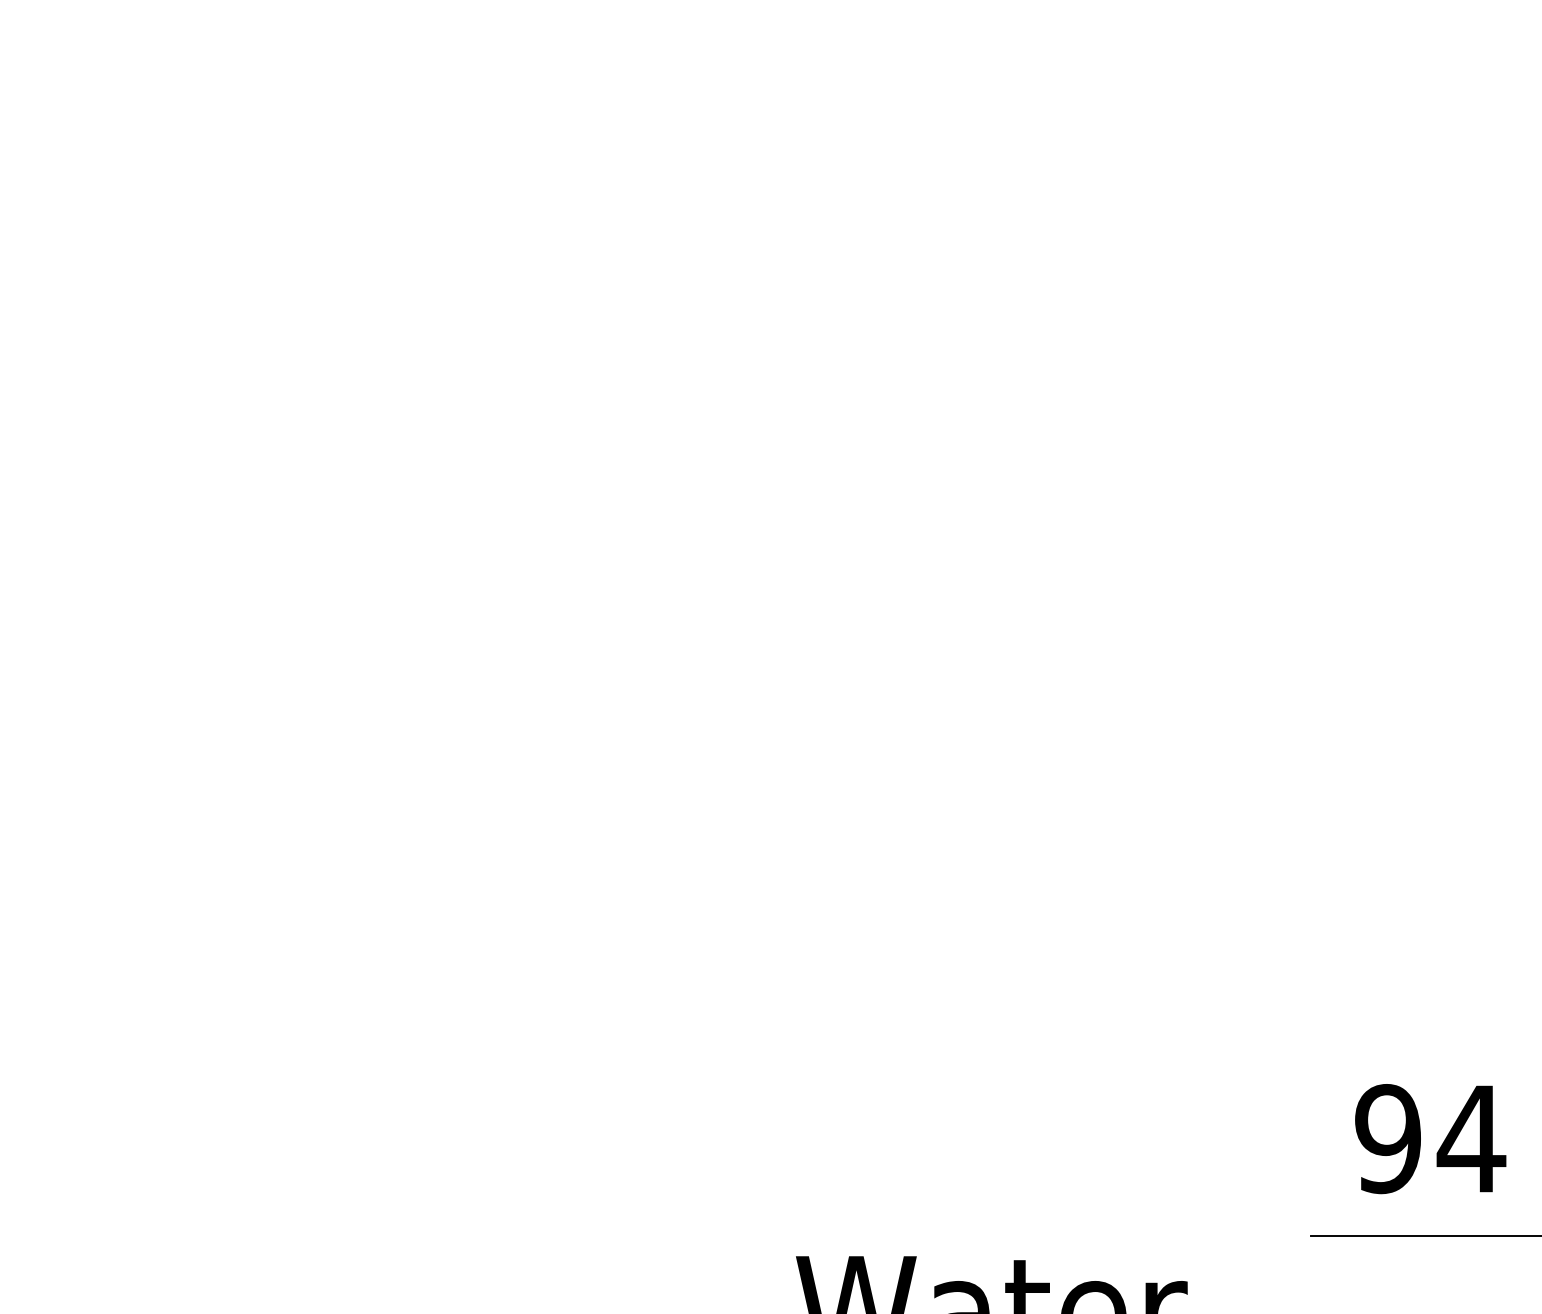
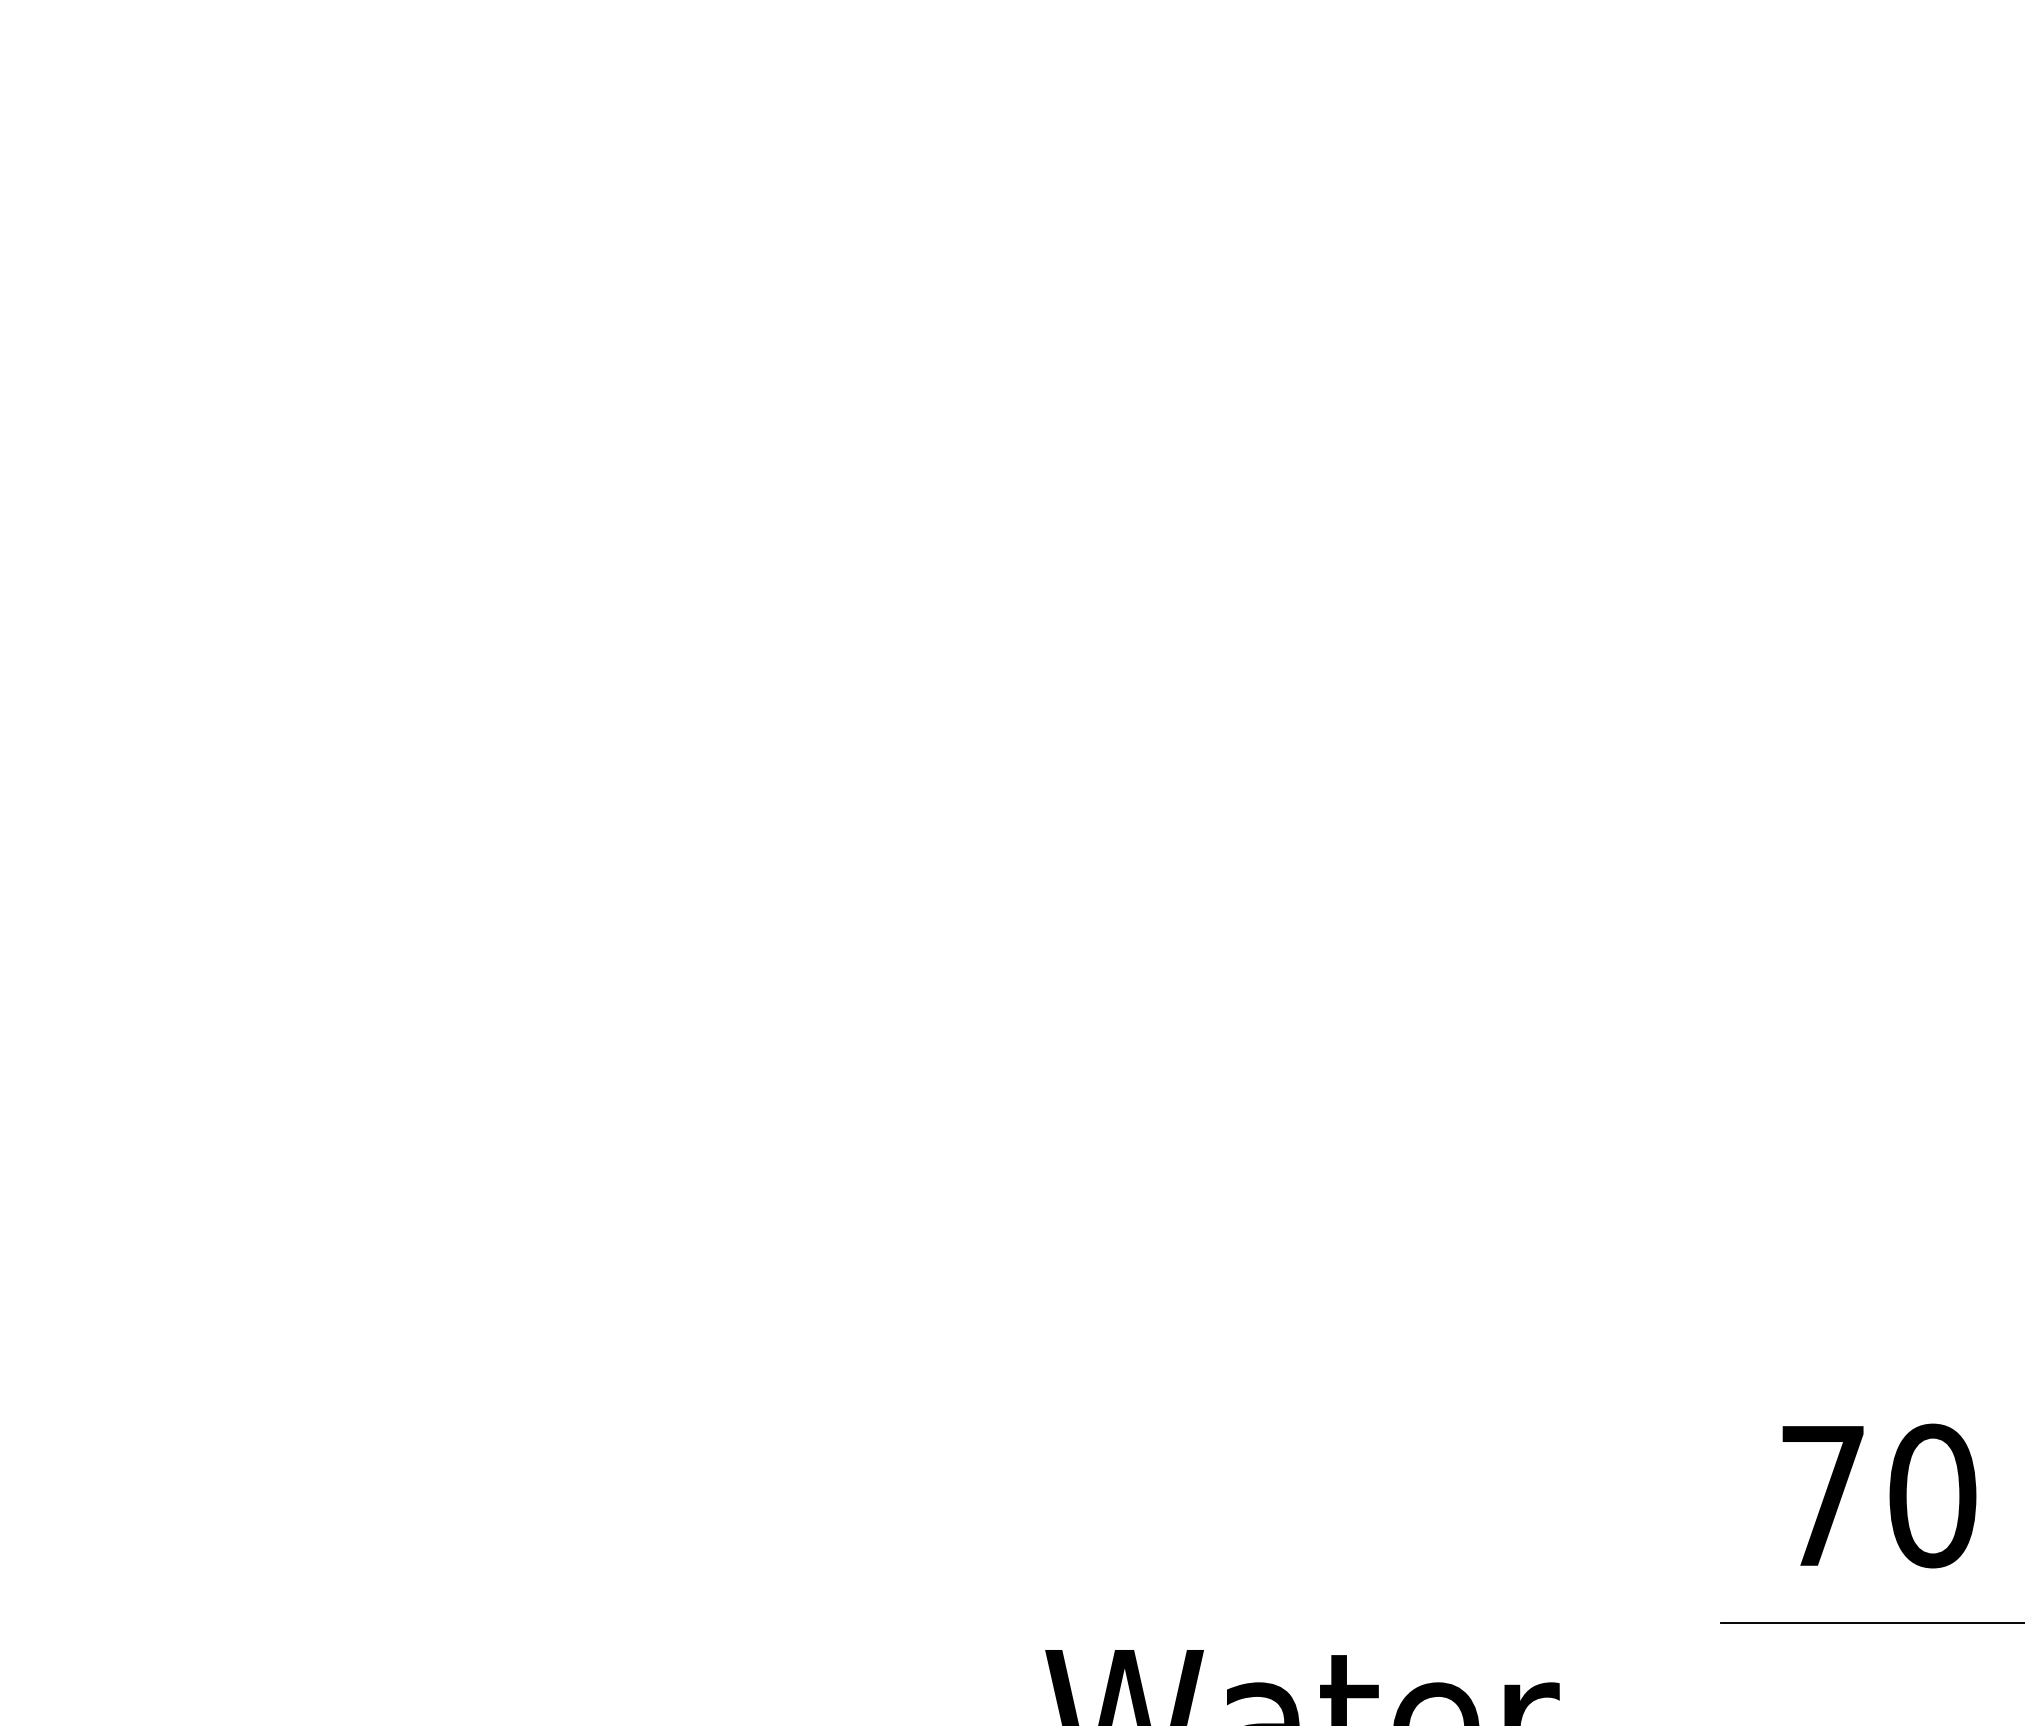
text: (1430, 1138) -> (1878, 1495), 94 -> 70

